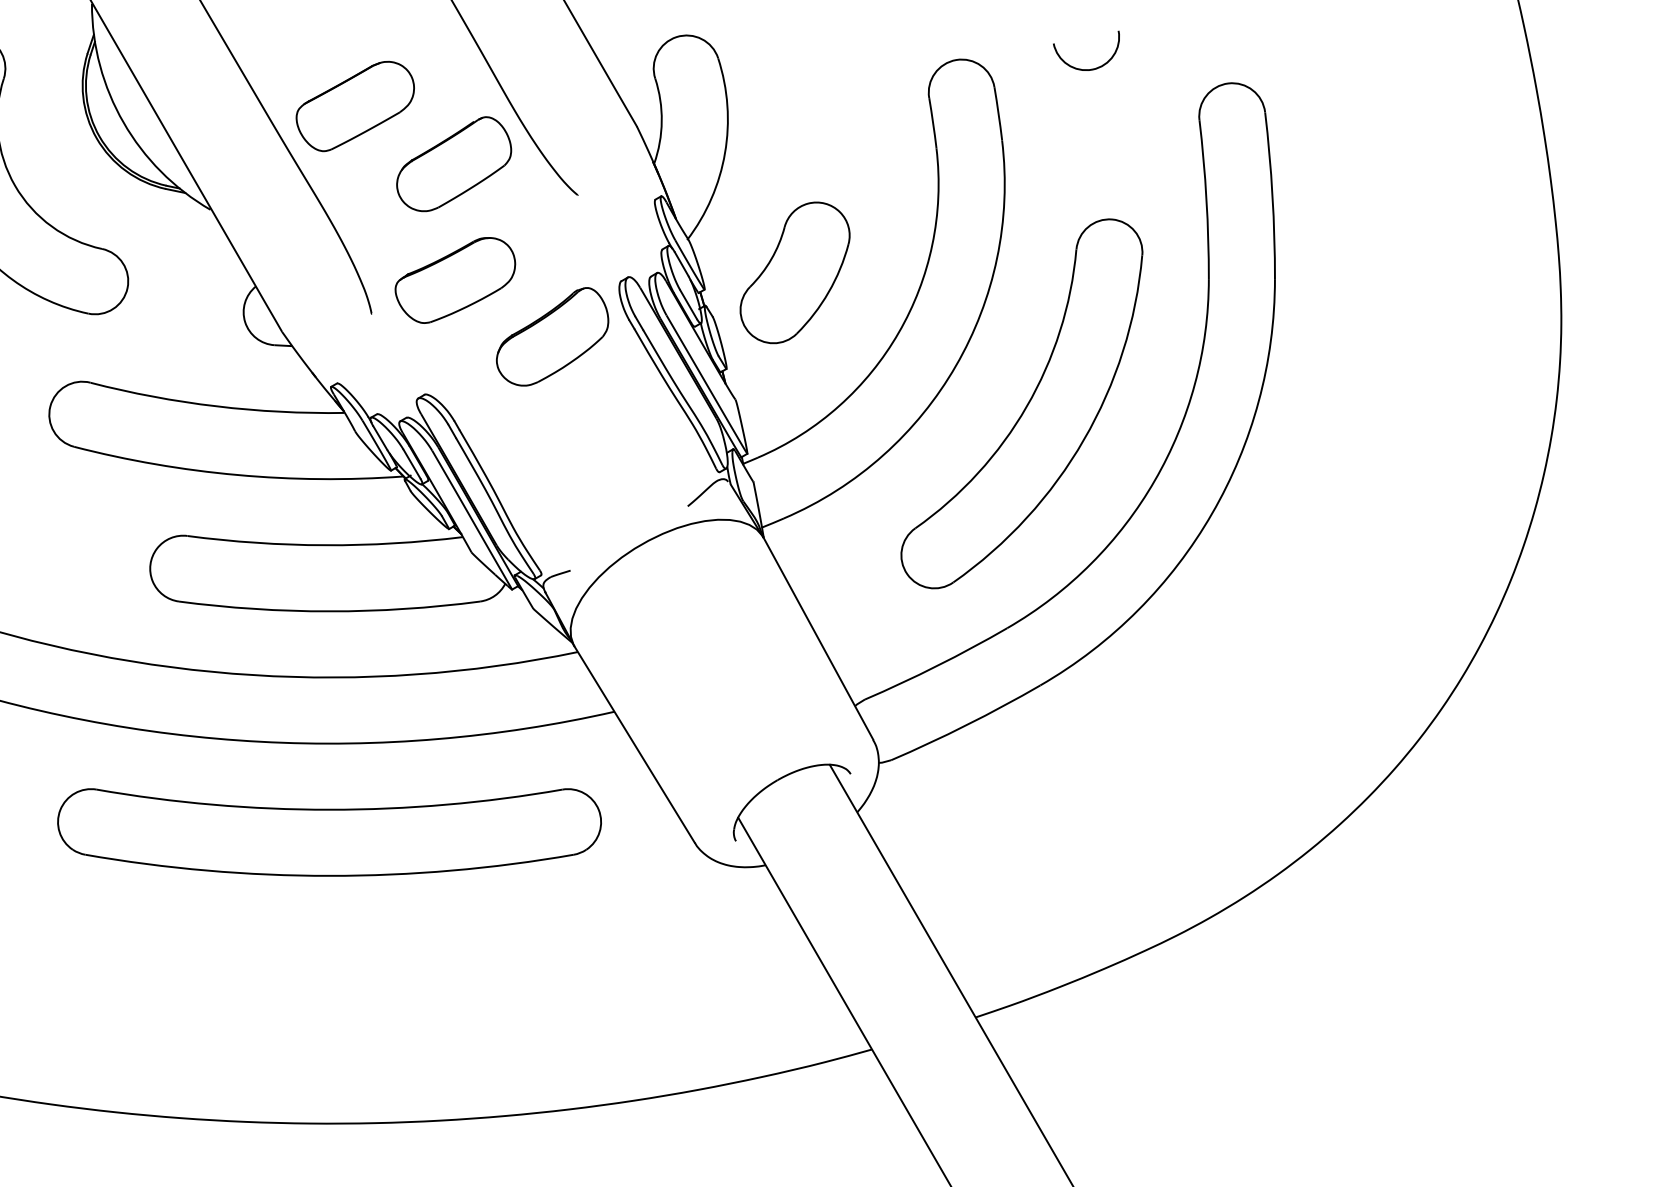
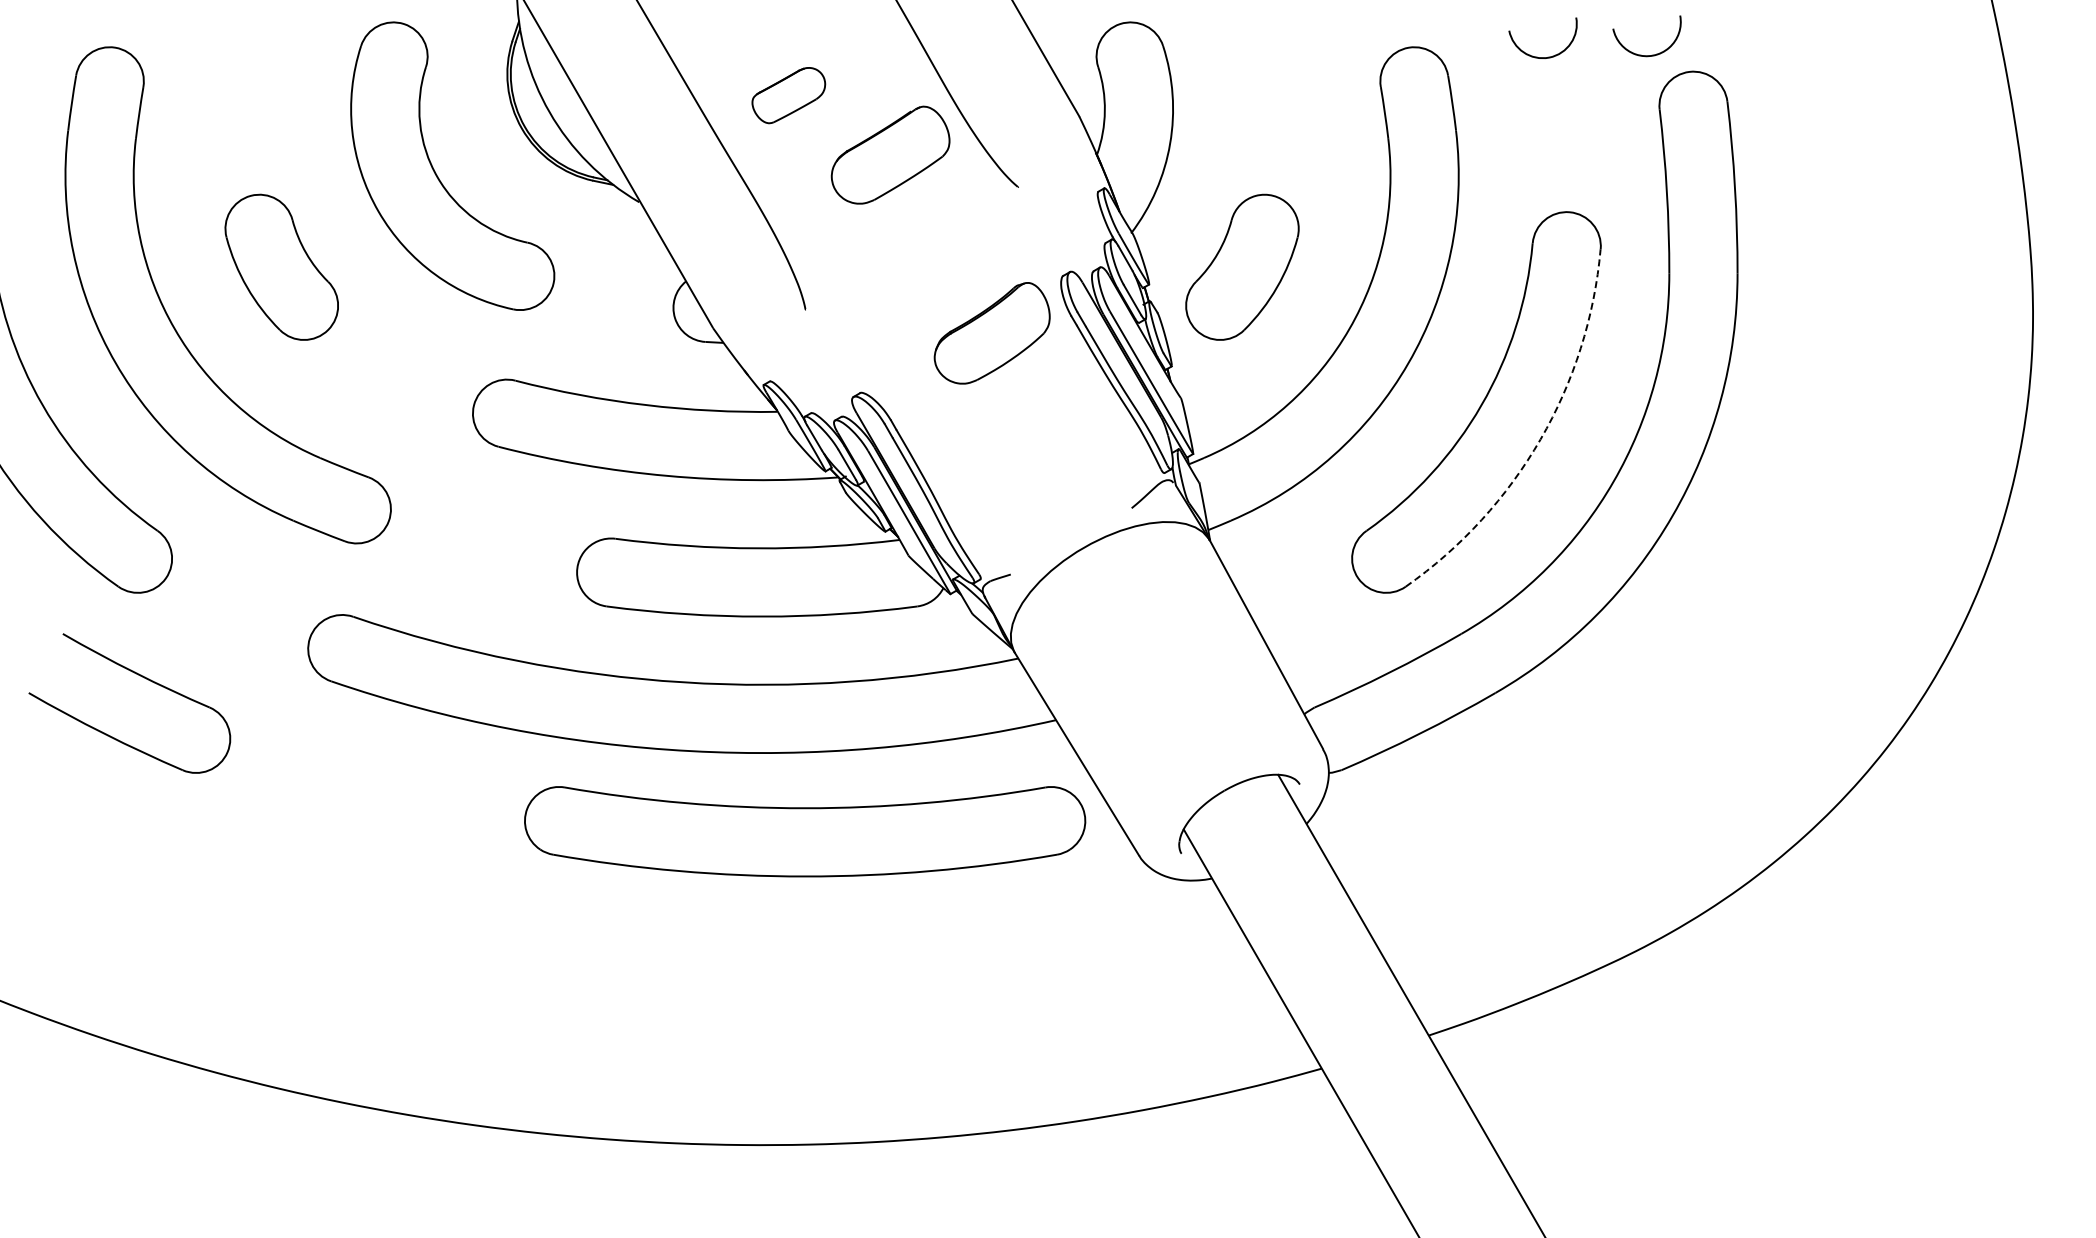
arc: (1181, 66) -> (1641, 54), added
part: (355, 106) -> (788, 95), size x0.6
part: (454, 279) -> (891, 274), removed
arc: (1083, 439) -> (1540, 439), solid -> dashed
part: (329, 832) -> (805, 831), moved

